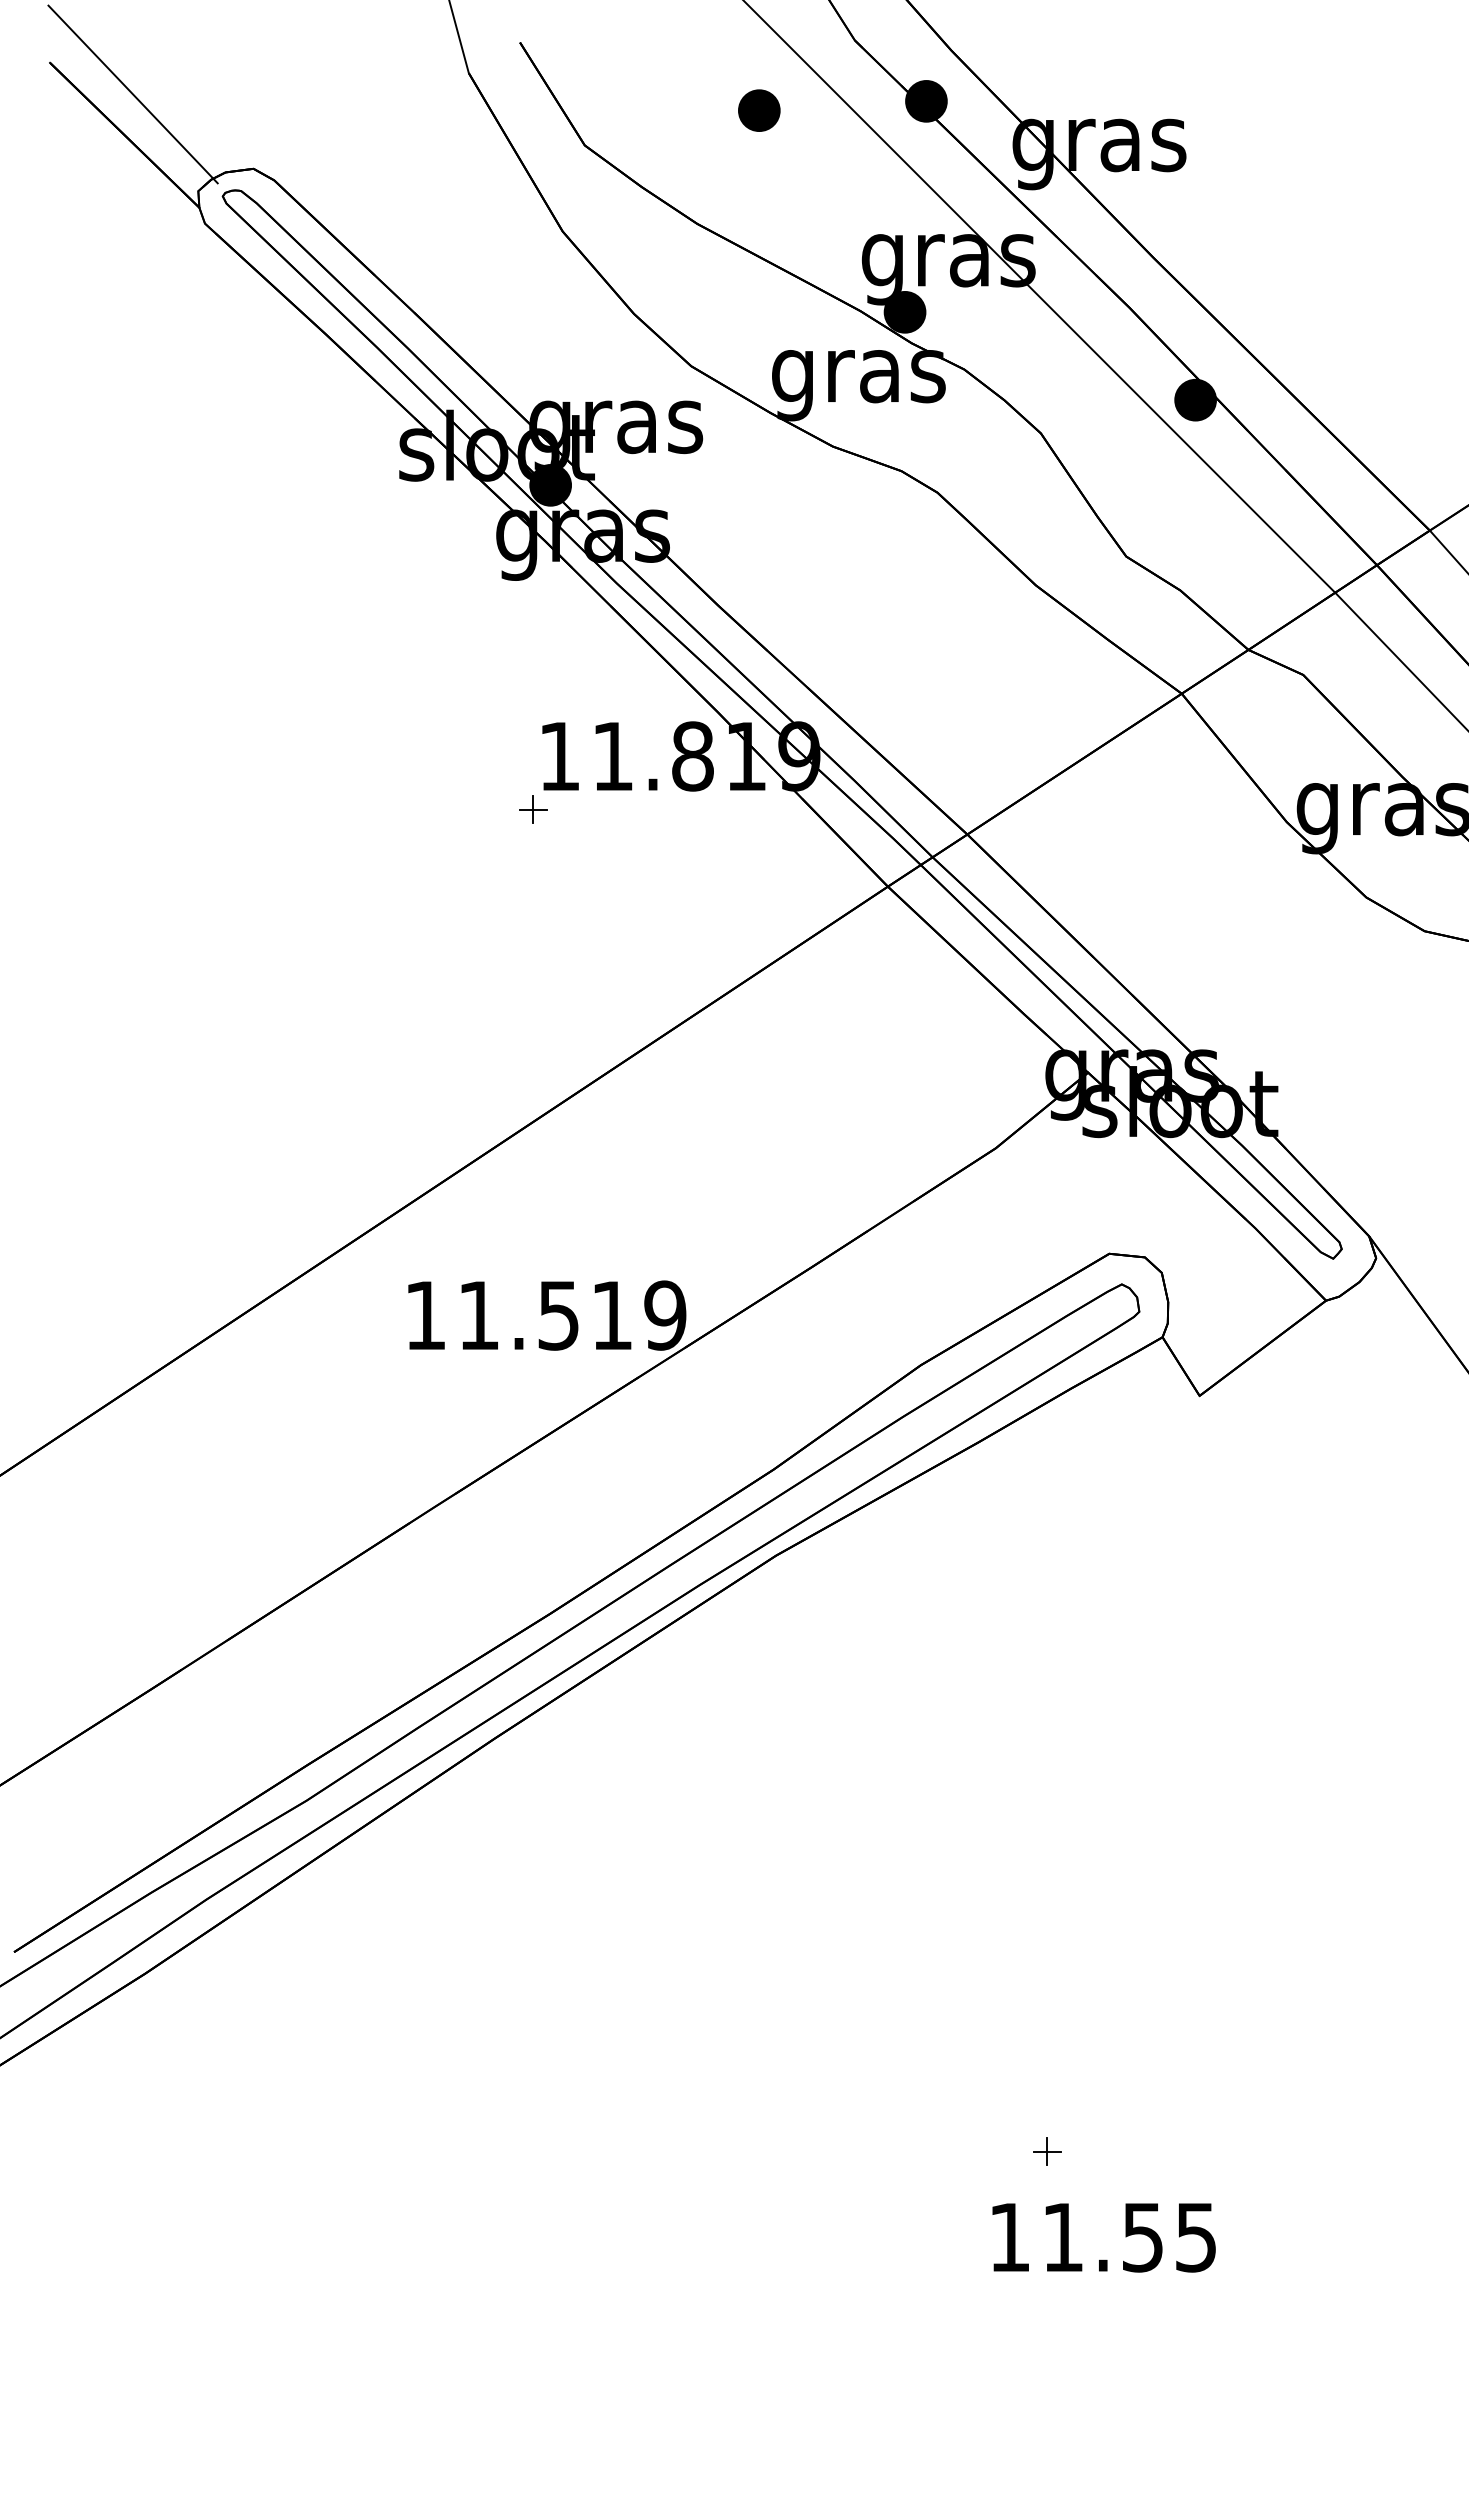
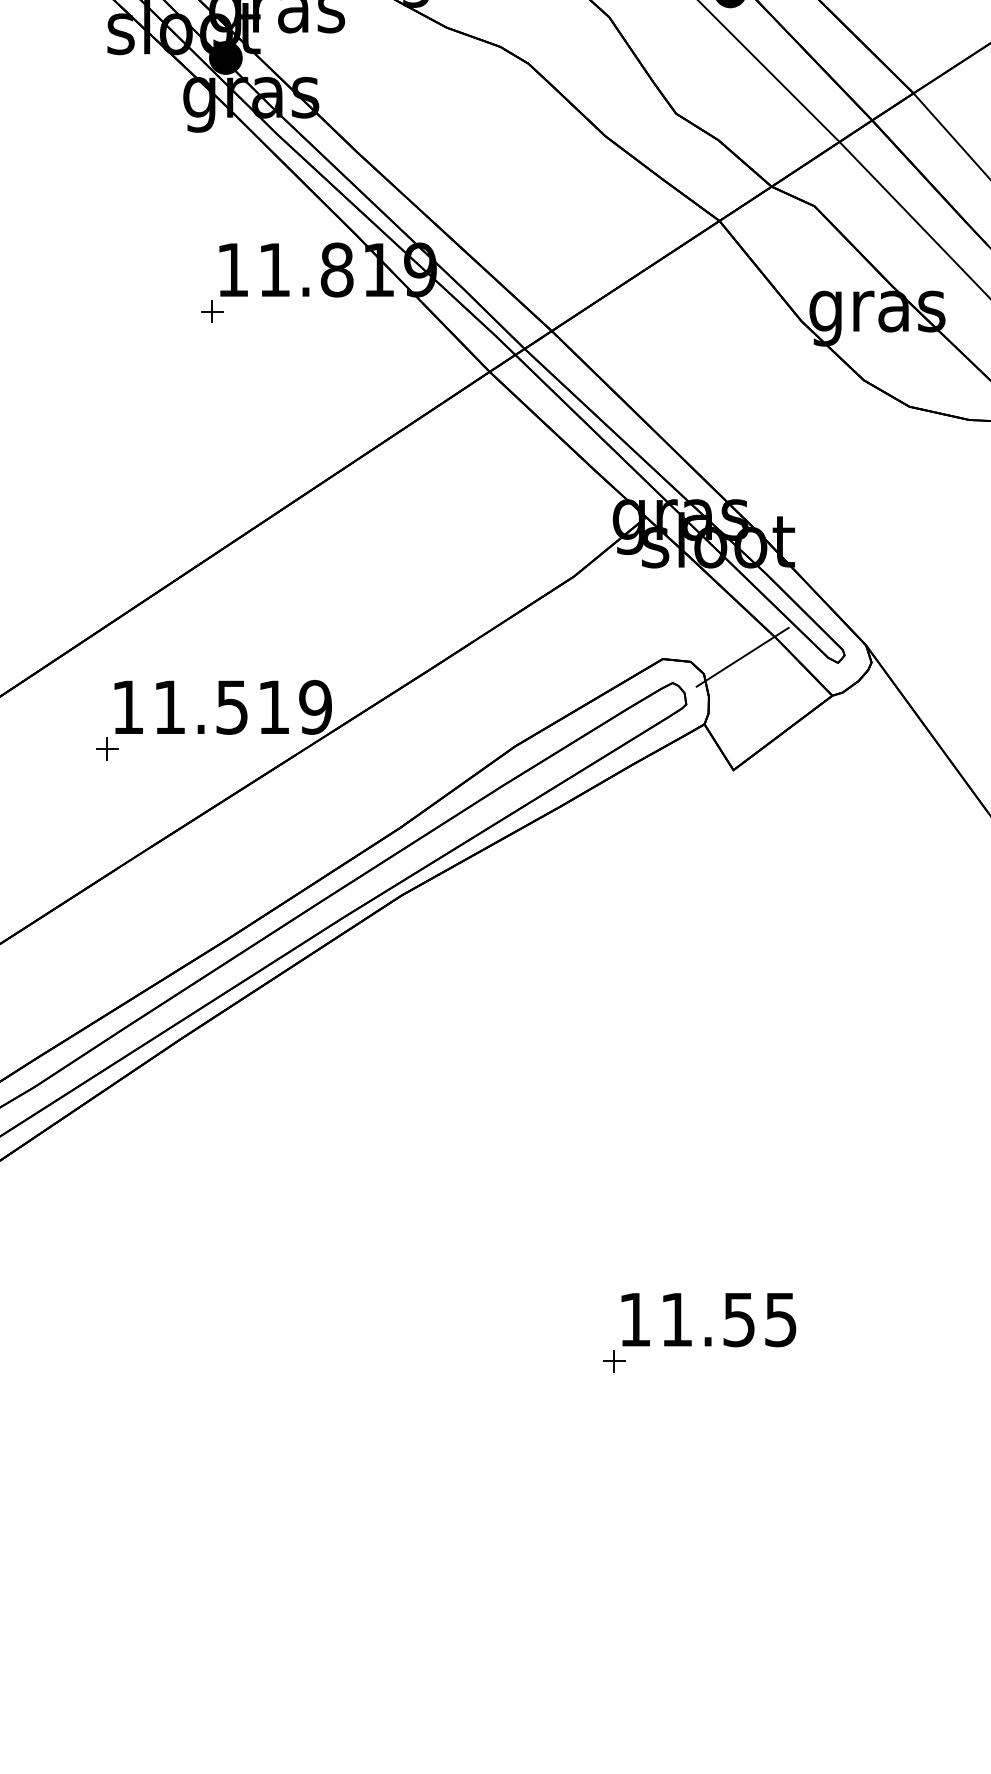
line: (1211, 1251) -> (742, 657), added
part: (399, 1368) -> (107, 748), added
text: (1103, 2237) -> (708, 1319), moved

